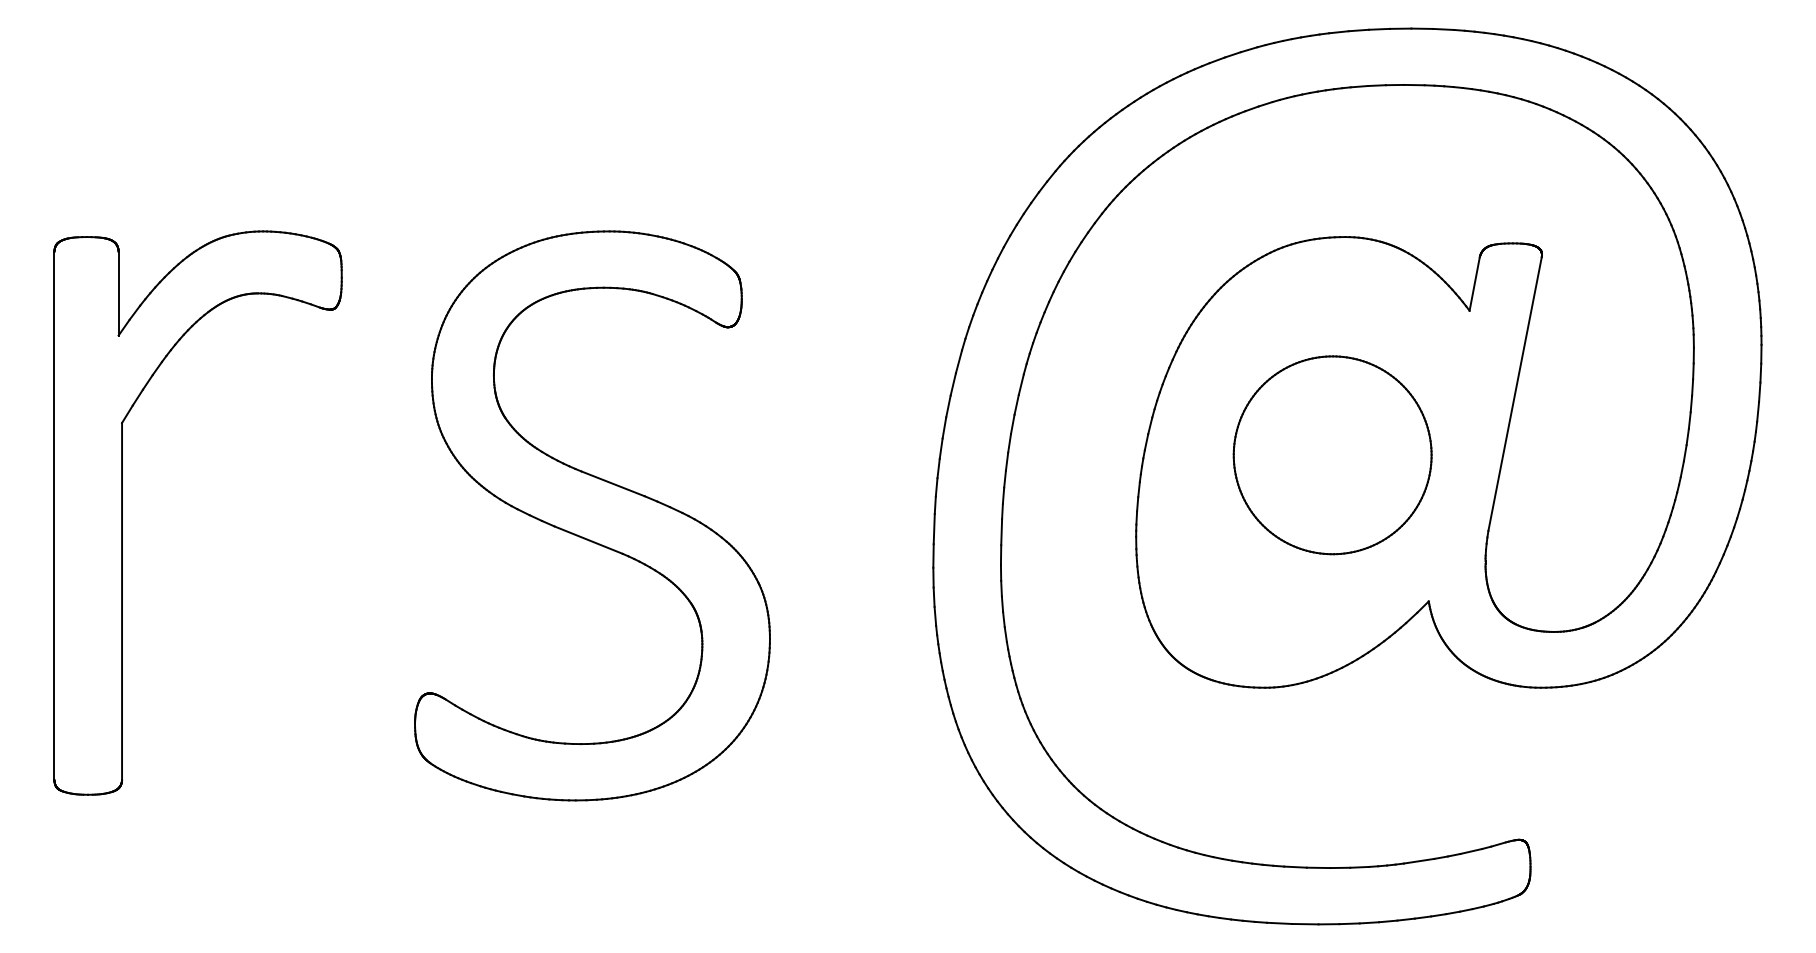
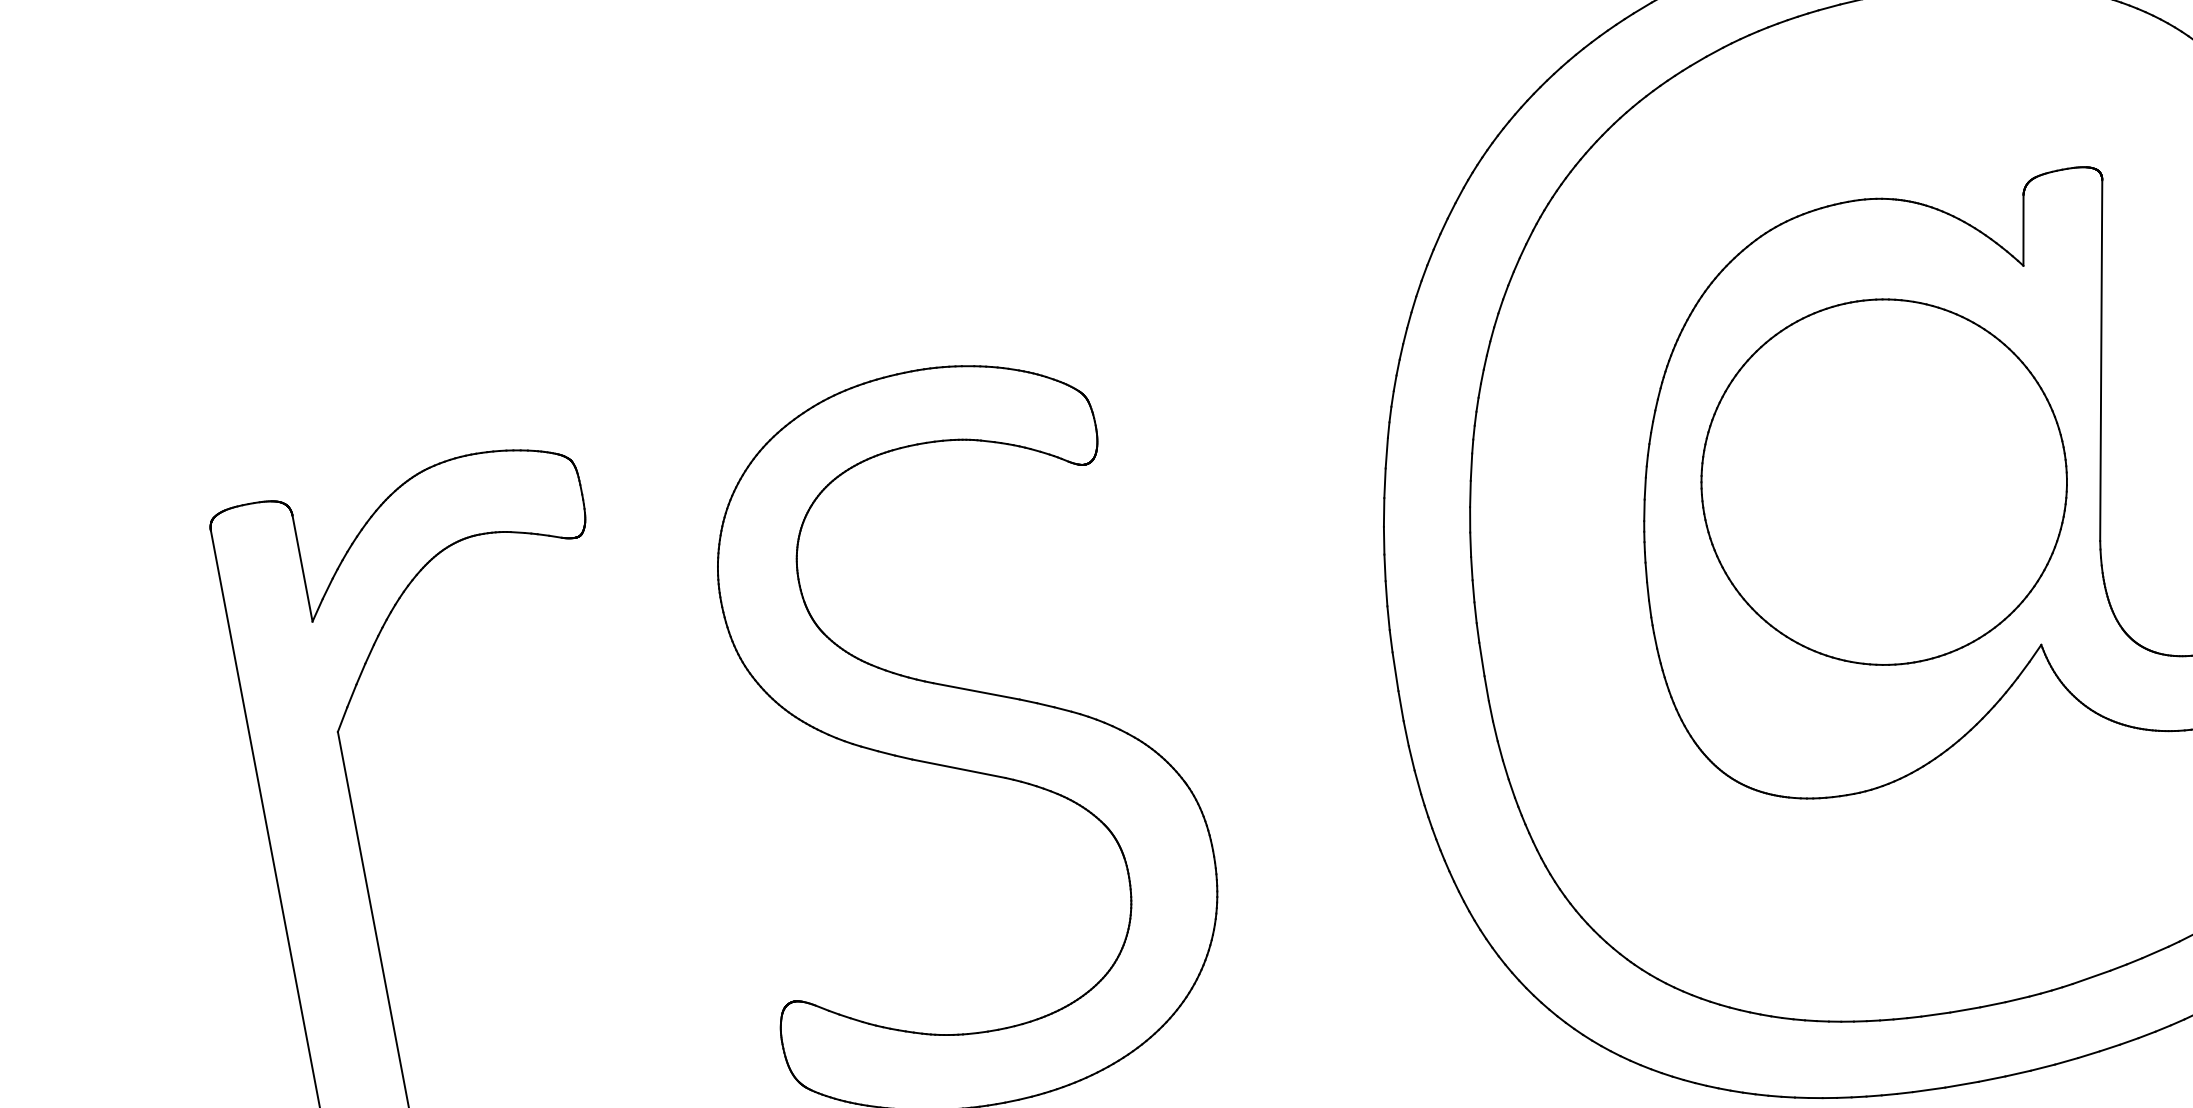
part: (1332, 455) -> (1883, 482), size x1.43

